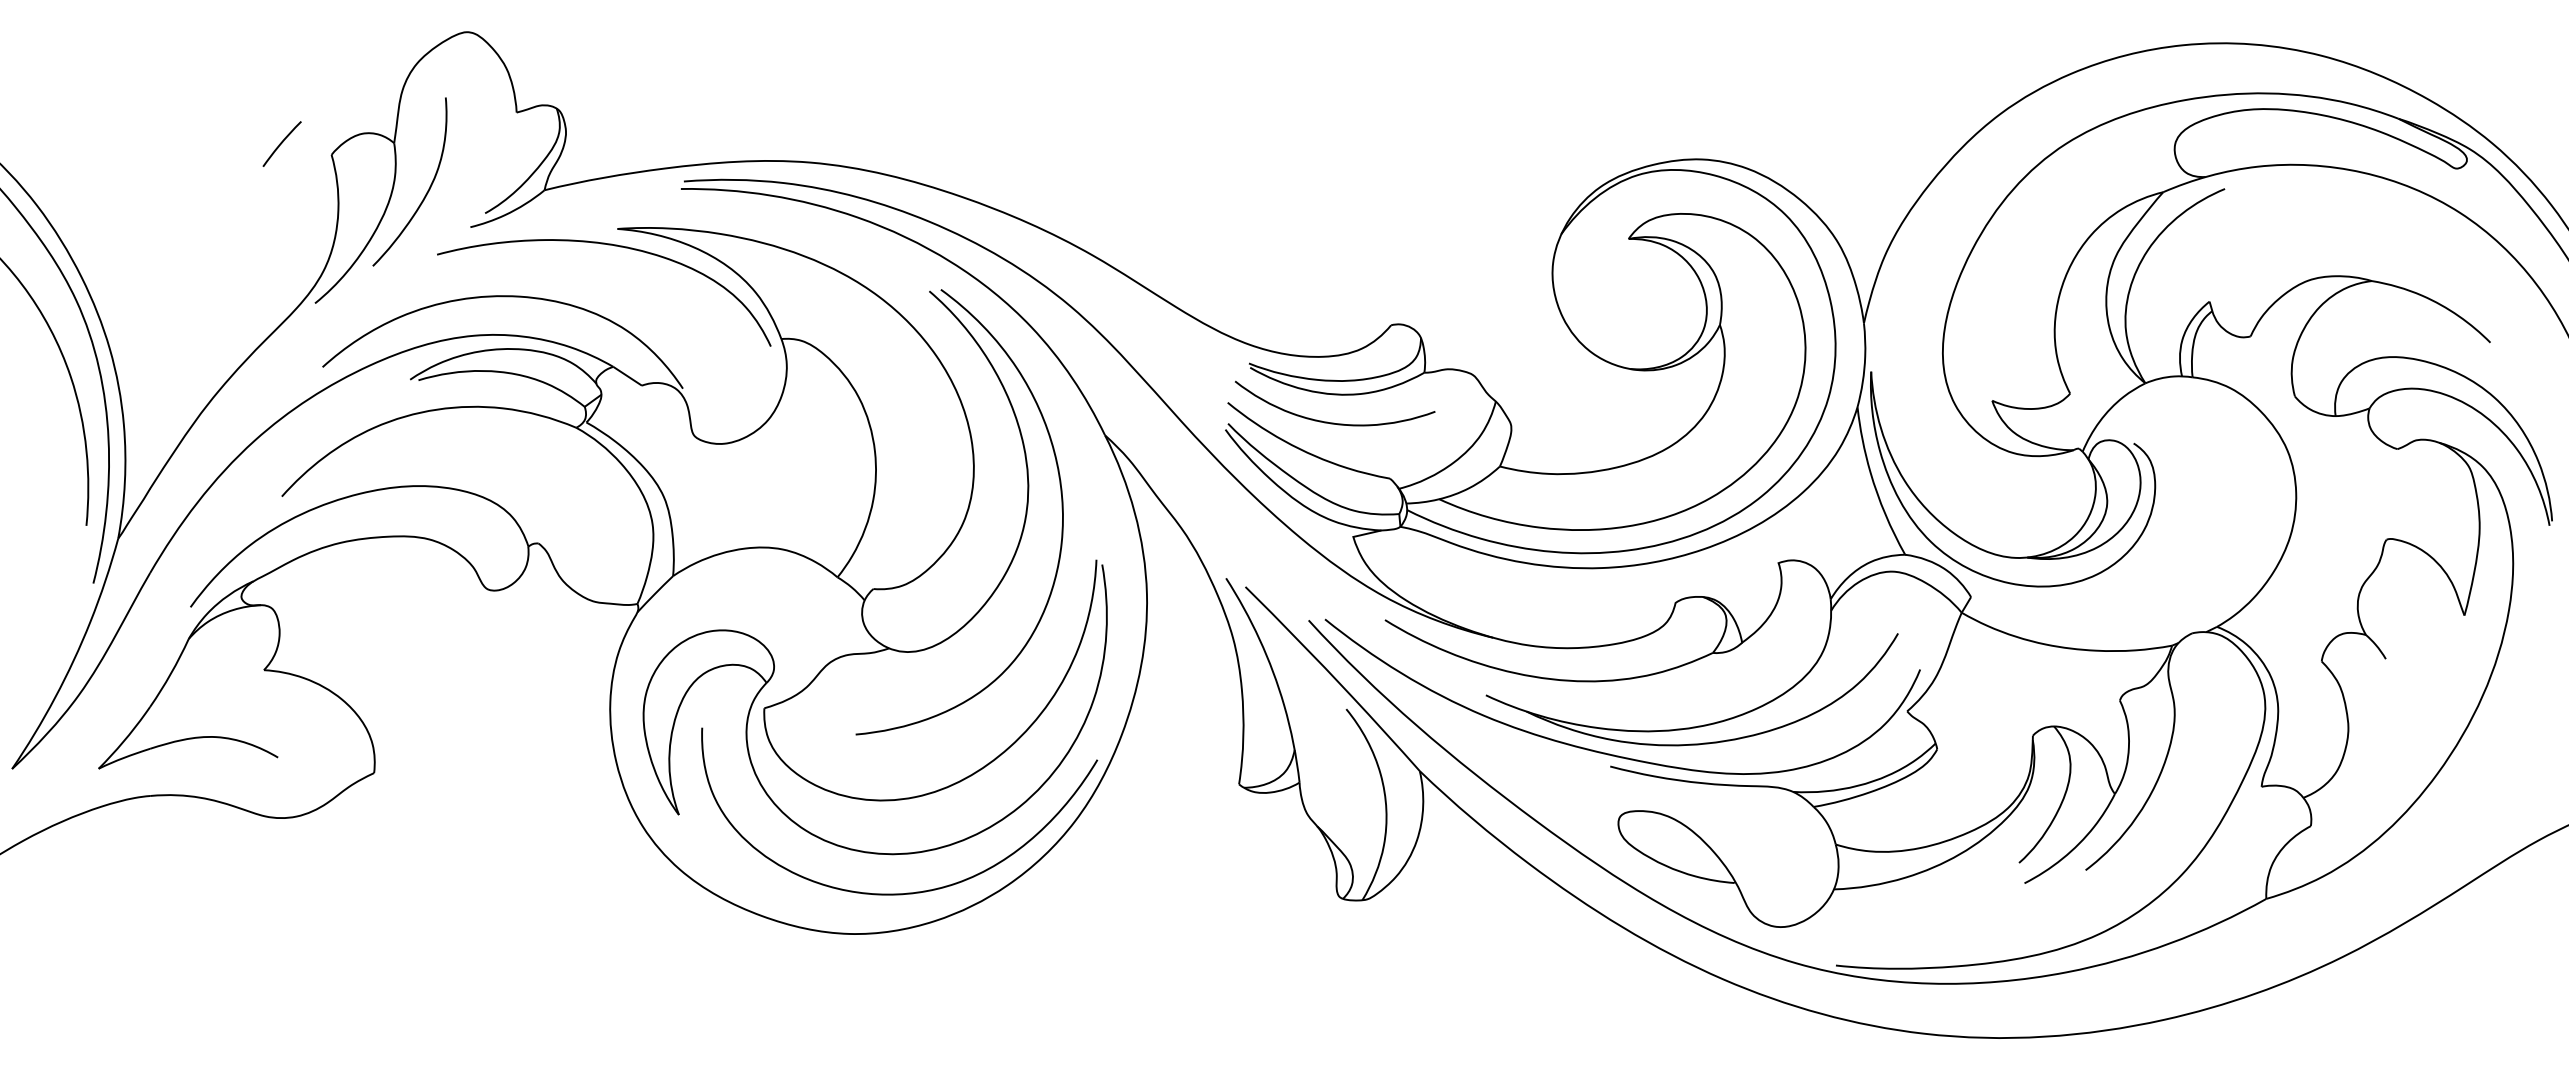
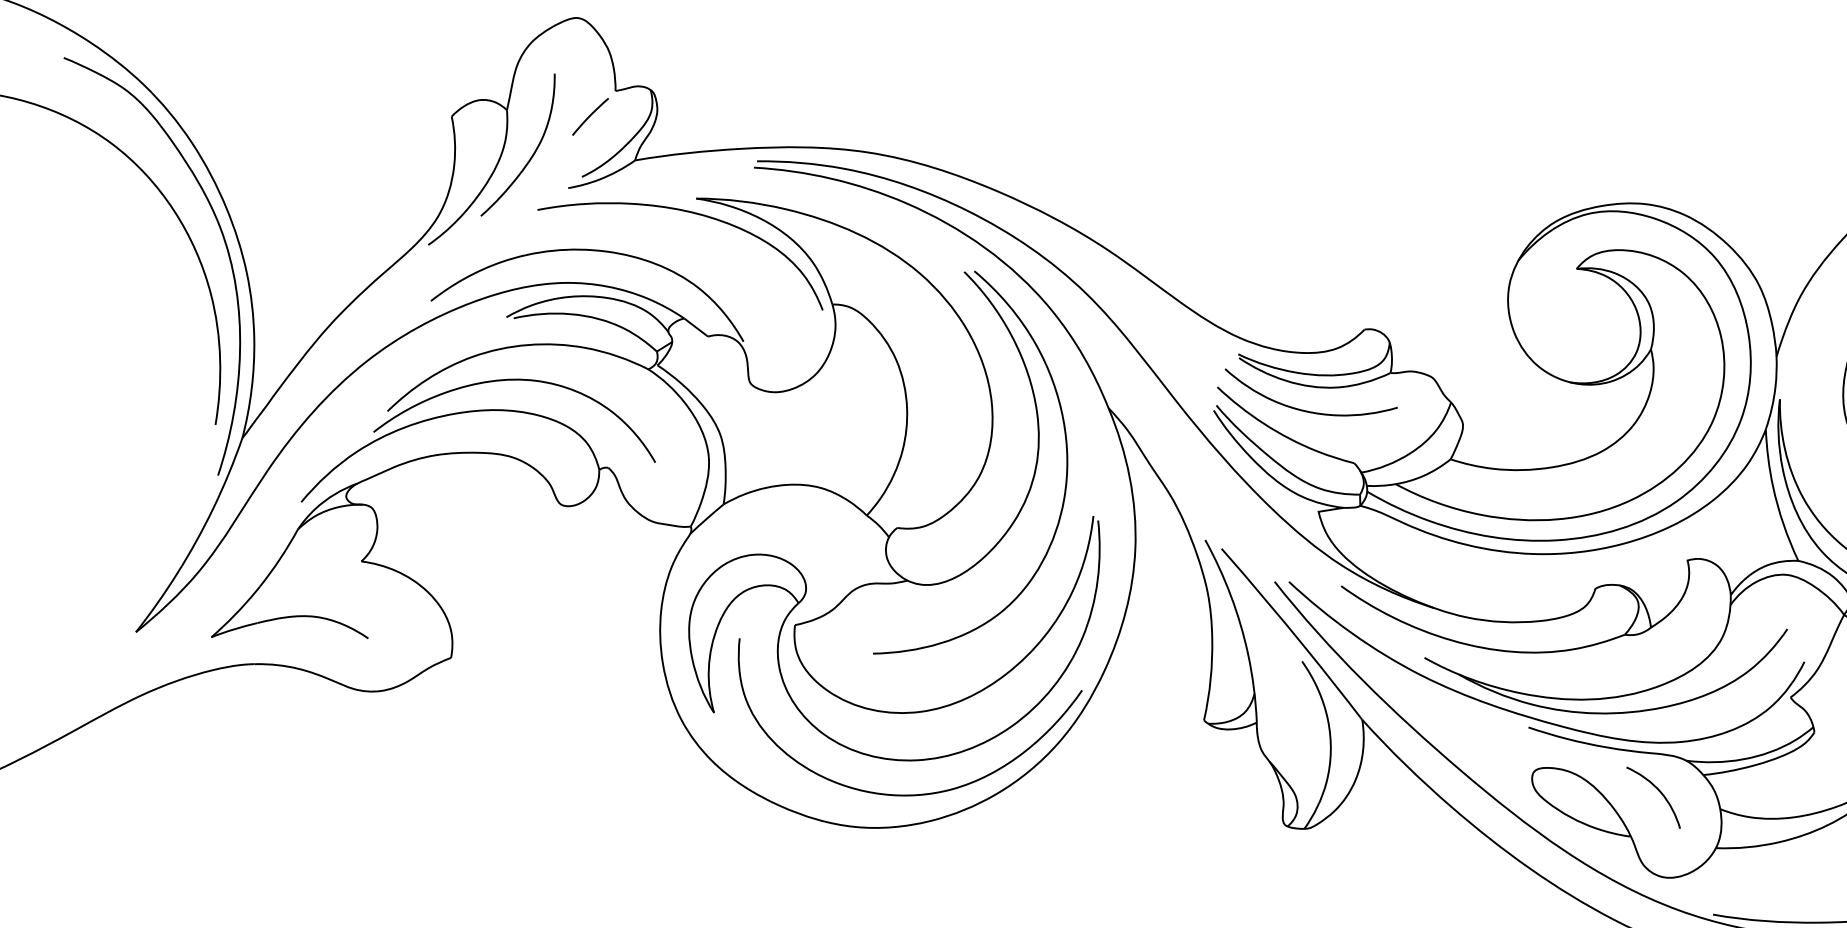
curve: (281, 143) -> (589, 116), moved
curve: (425, 451) -> (515, 380), added
curve: (1764, 829) -> (1659, 791), added

